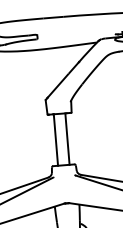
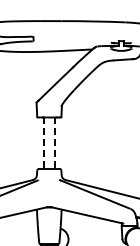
line: (67, 139) -> (55, 143), solid -> dashed
line: (55, 140) -> (43, 143), solid -> dashed

